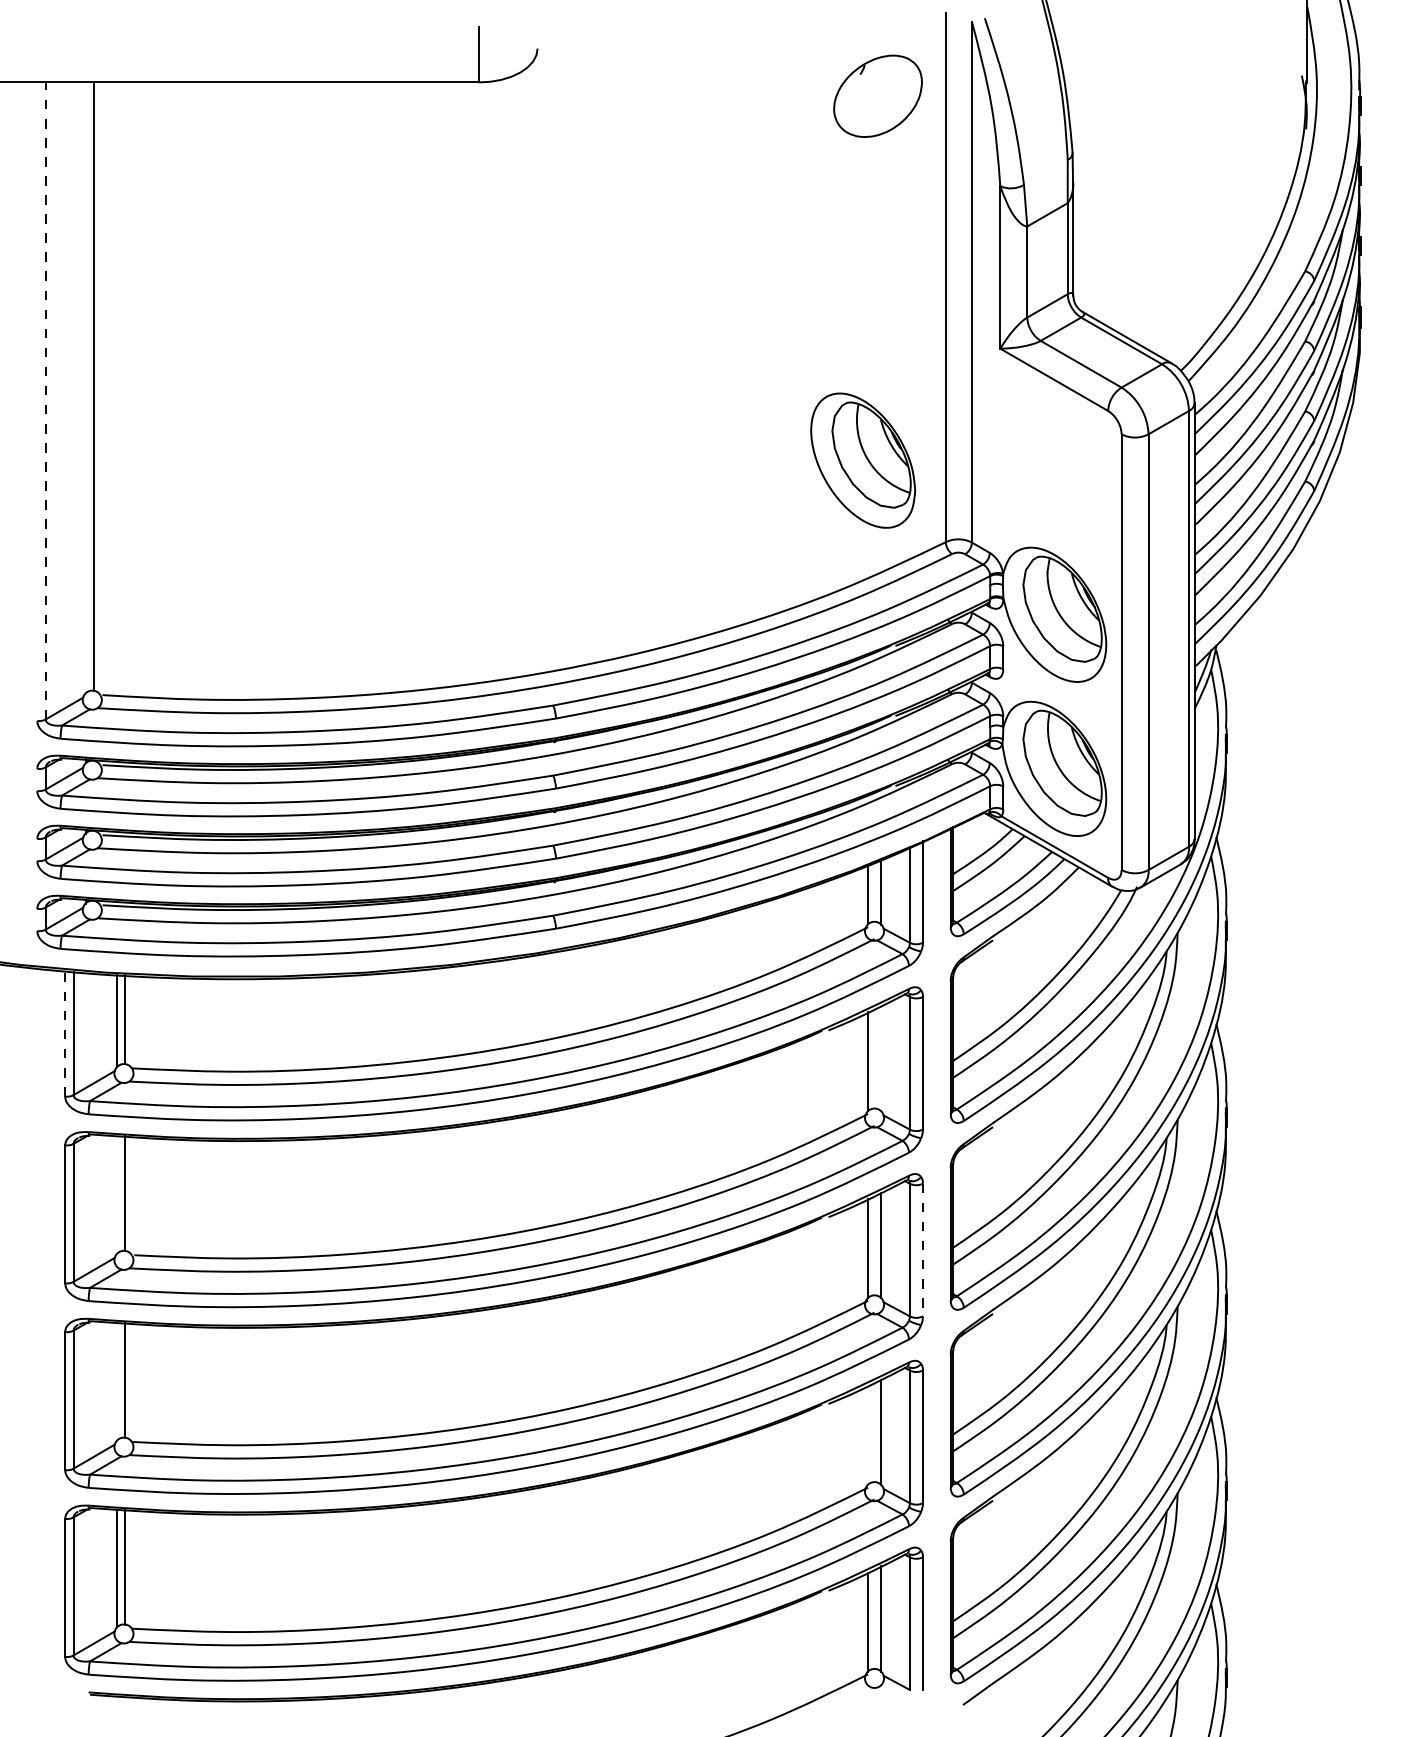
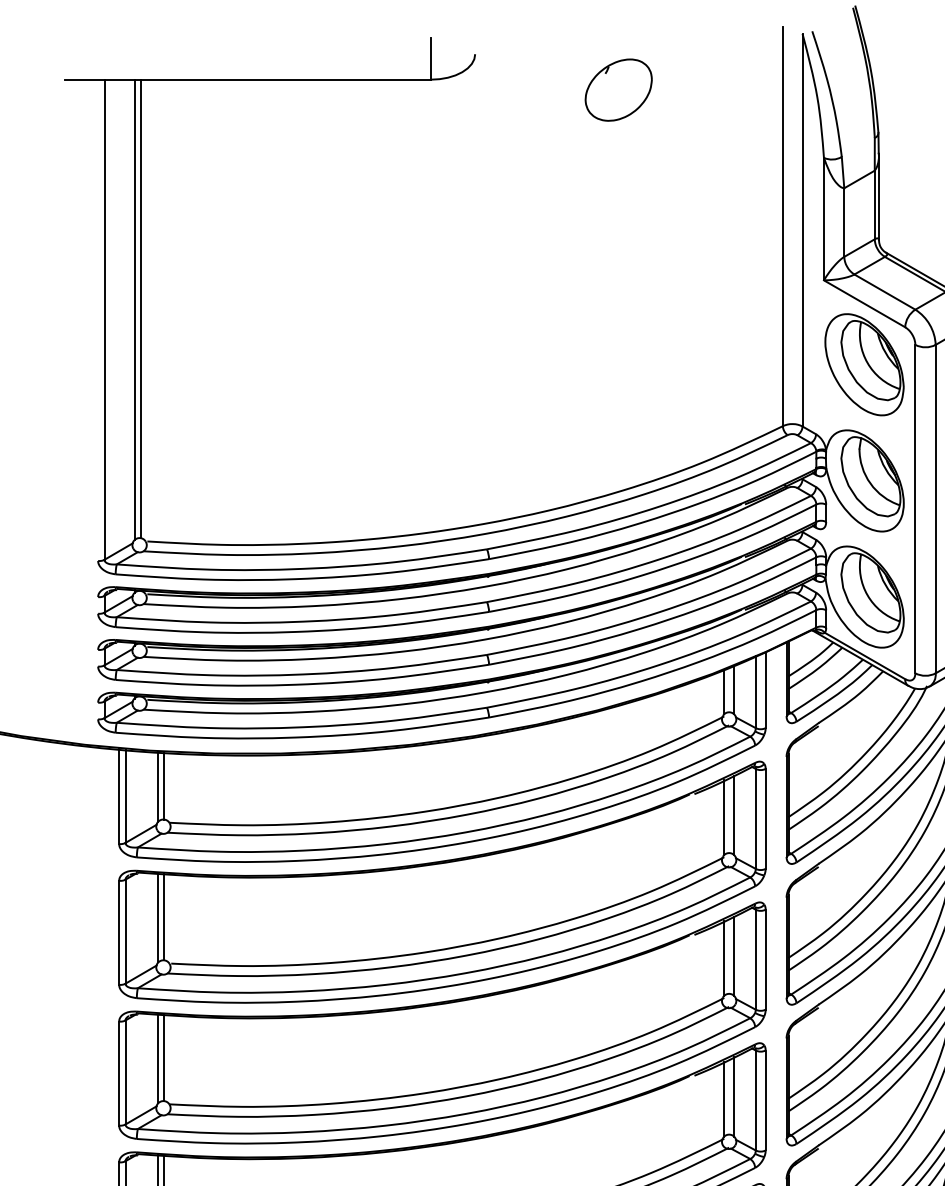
part: (877, 95) -> (618, 89), moved
line: (85, 387) -> (134, 309), added
line: (45, 400) -> (104, 319), dashed -> solid
part: (863, 460) -> (864, 364), moved
line: (65, 1033) -> (119, 796), dashed -> solid
line: (881, 1058) -> (734, 815), added
line: (117, 1194) -> (158, 917), added
line: (923, 1250) -> (766, 960), dashed -> solid
line: (117, 1381) -> (158, 1058), added
line: (868, 1434) -> (724, 1098), added

